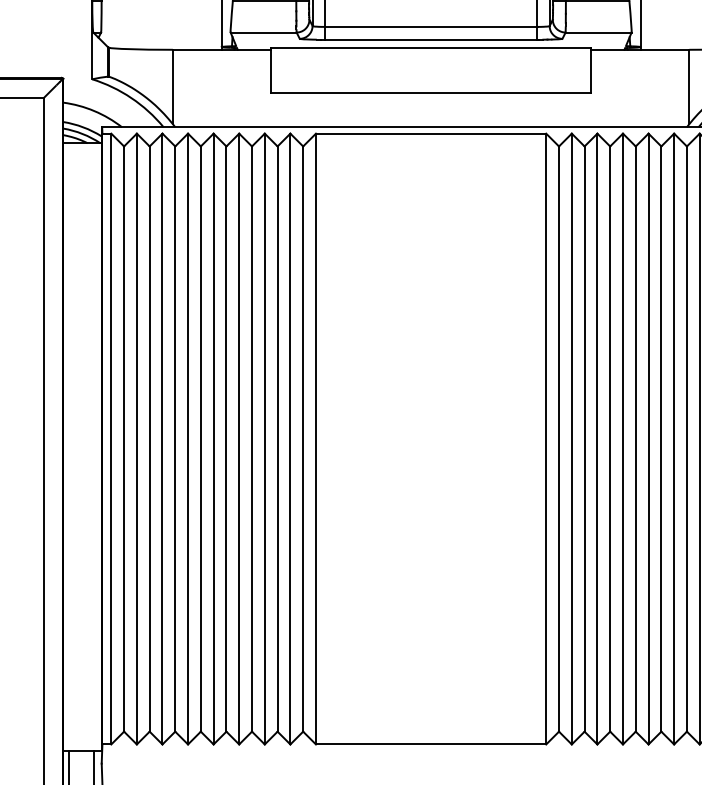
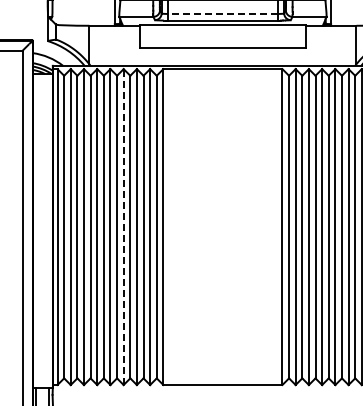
line: (432, 26) -> (223, 13), solid -> dashed
line: (238, 439) -> (123, 227), solid -> dashed

